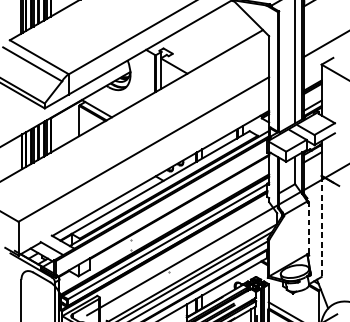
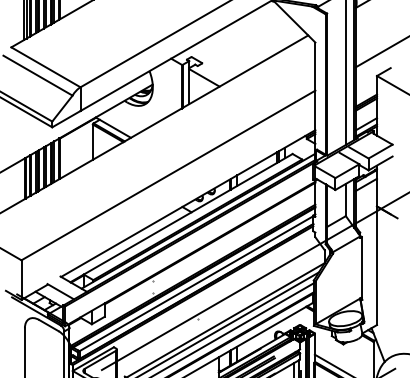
line: (308, 227) -> (361, 266), dashed -> solid
line: (322, 227) -> (377, 266), dashed -> solid

